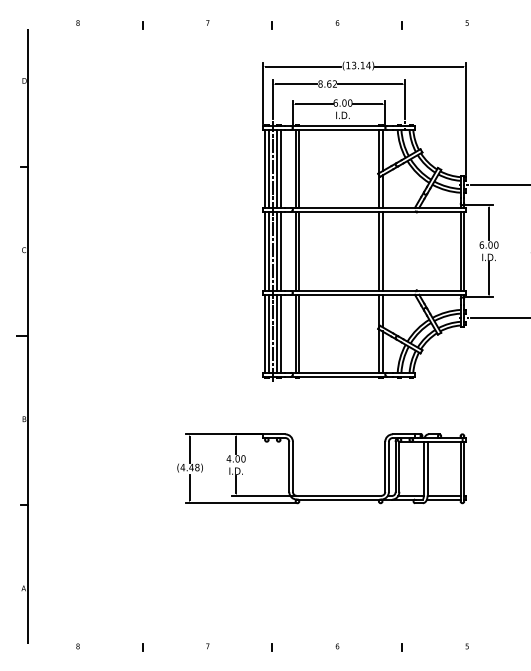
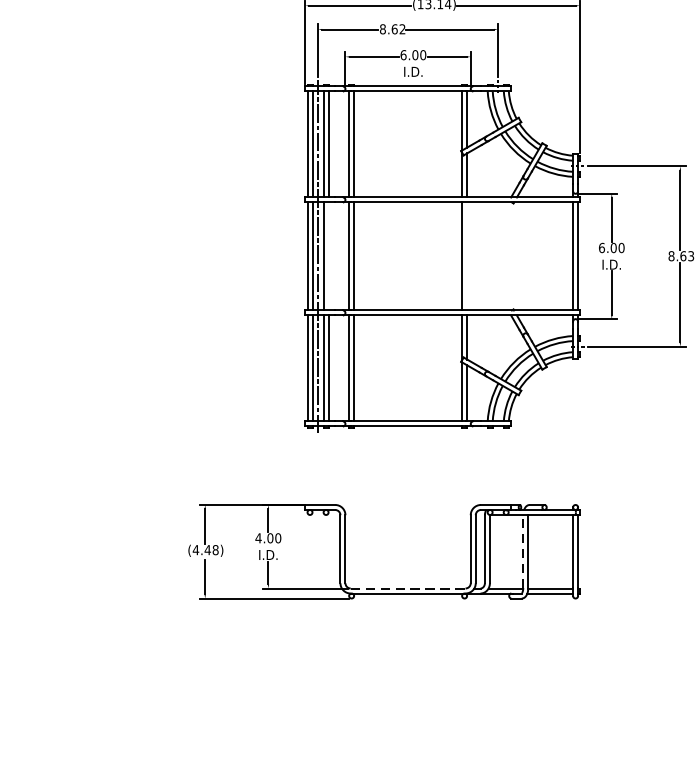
line: (280, 251) -> (328, 256), removed
line: (382, 251) -> (467, 256), removed
line: (423, 468) -> (522, 551), solid -> dashed
line: (339, 495) -> (408, 588), solid -> dashed

